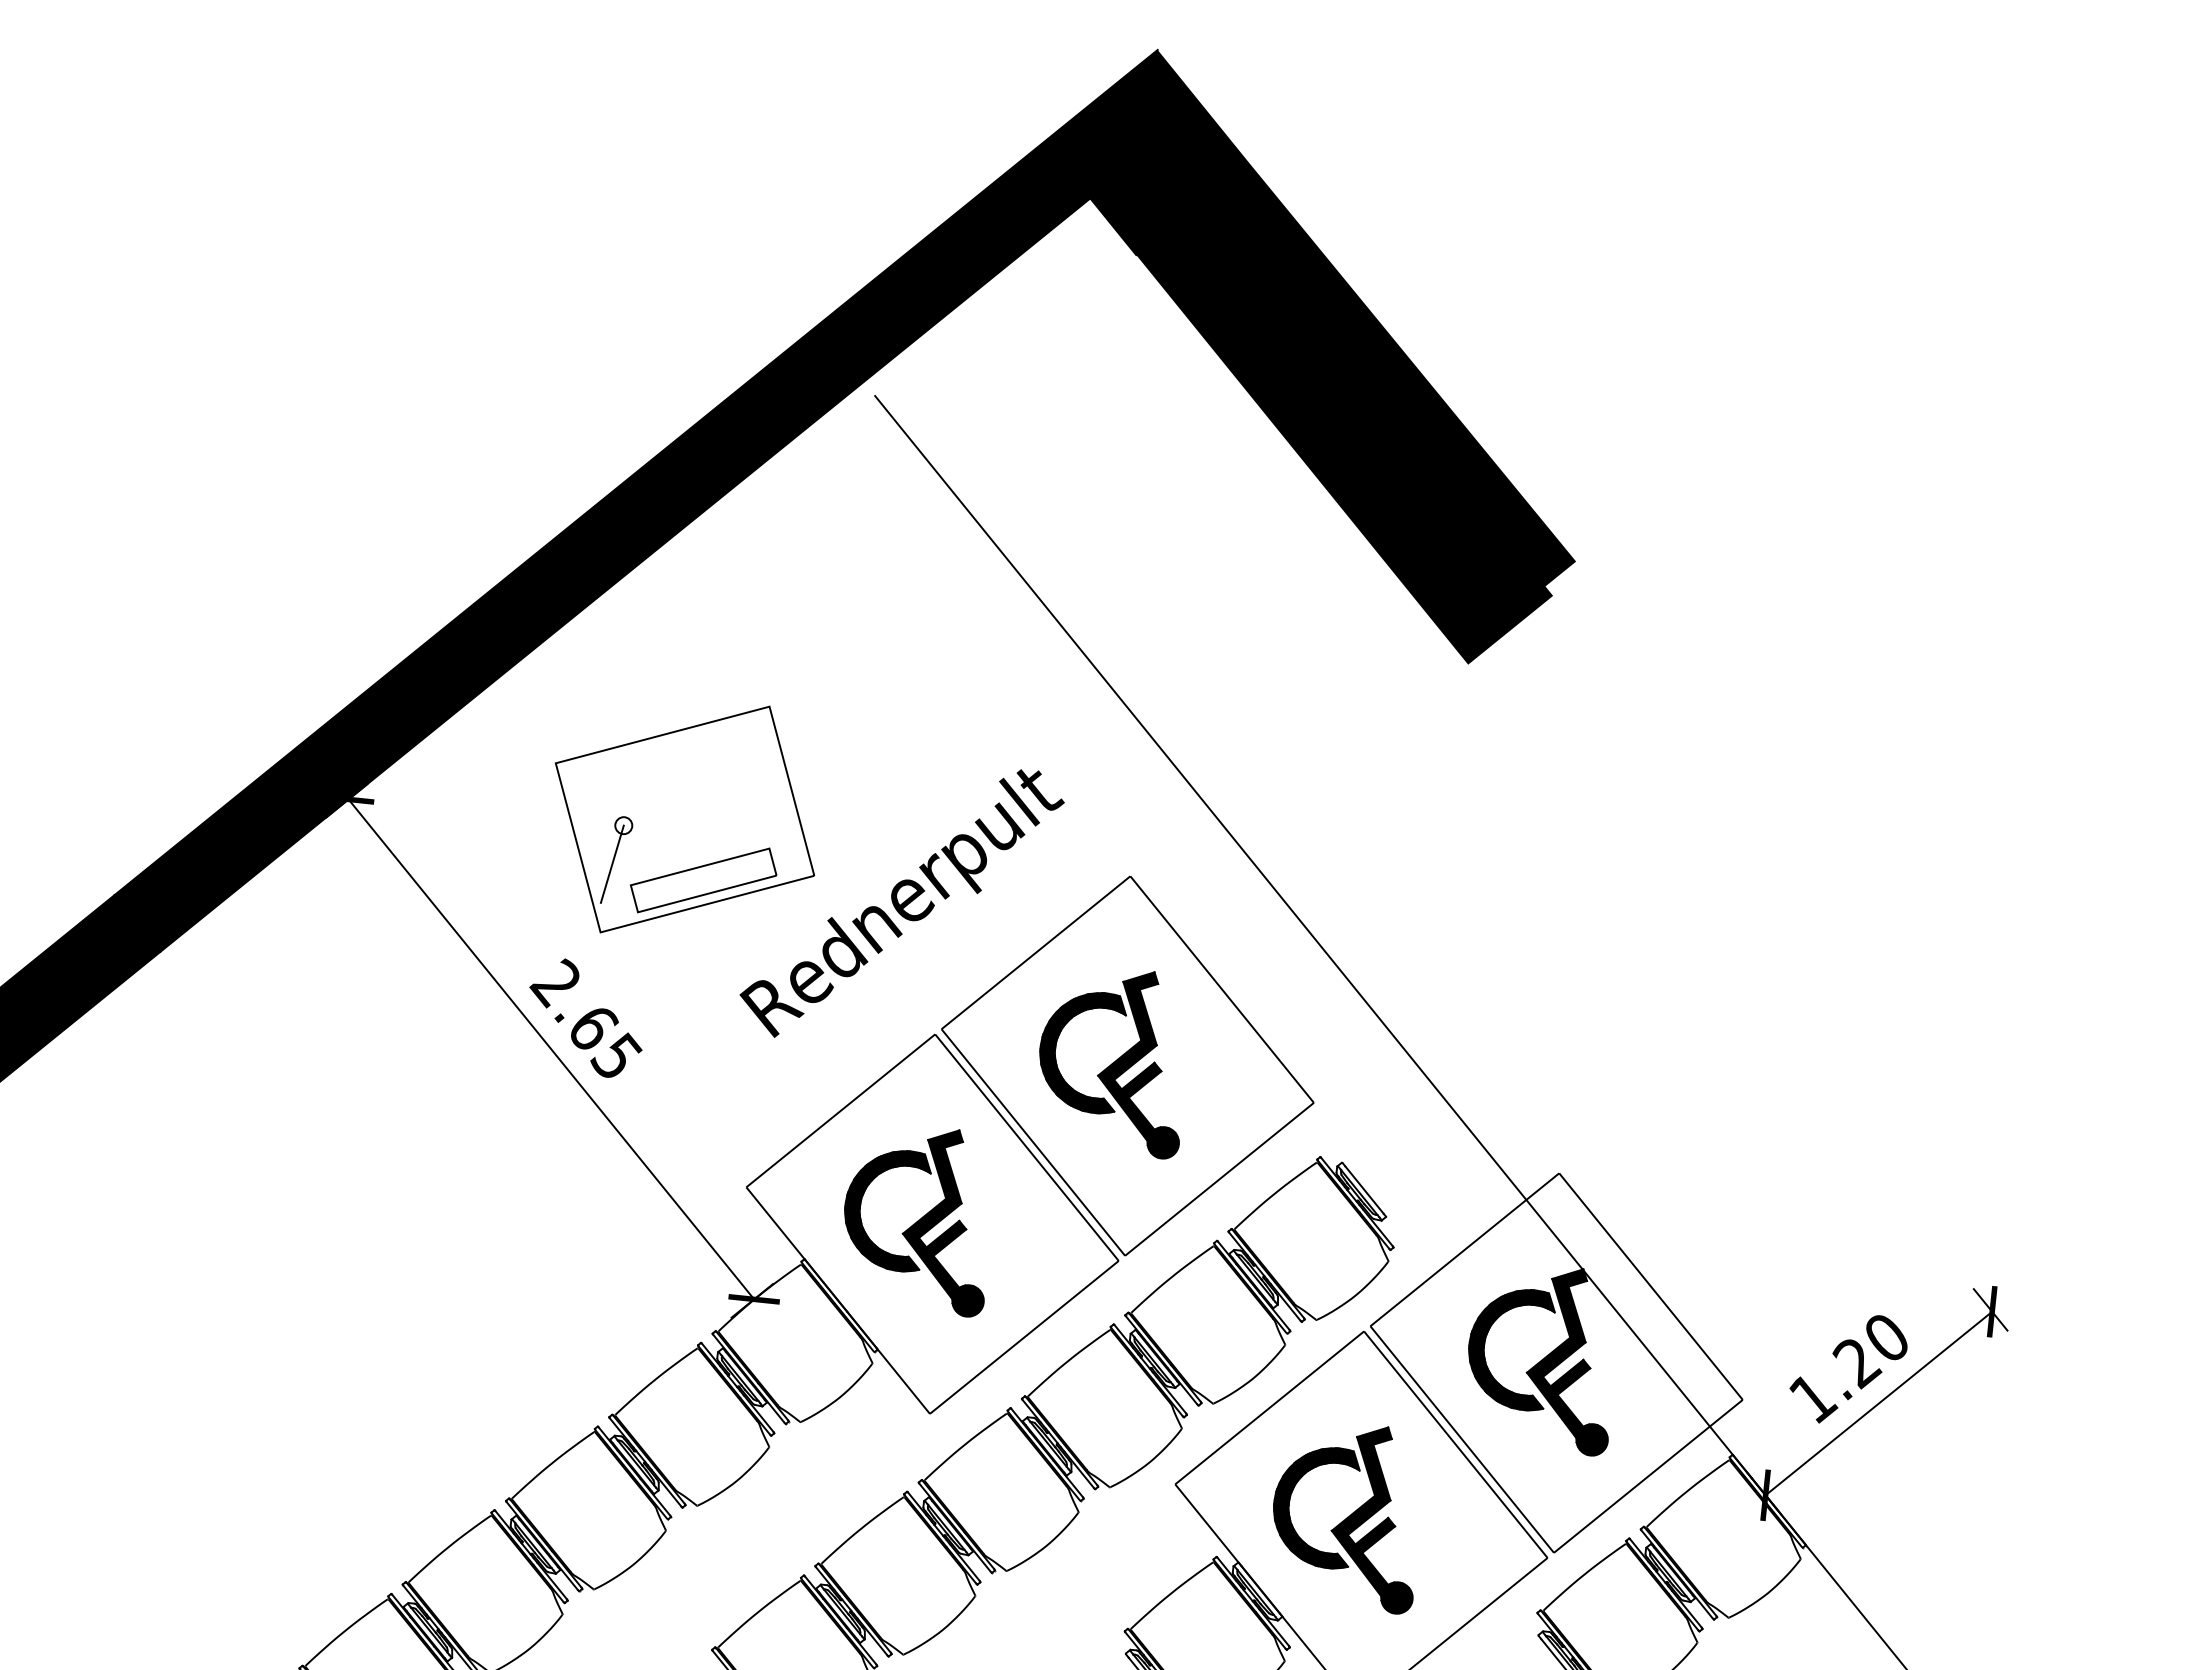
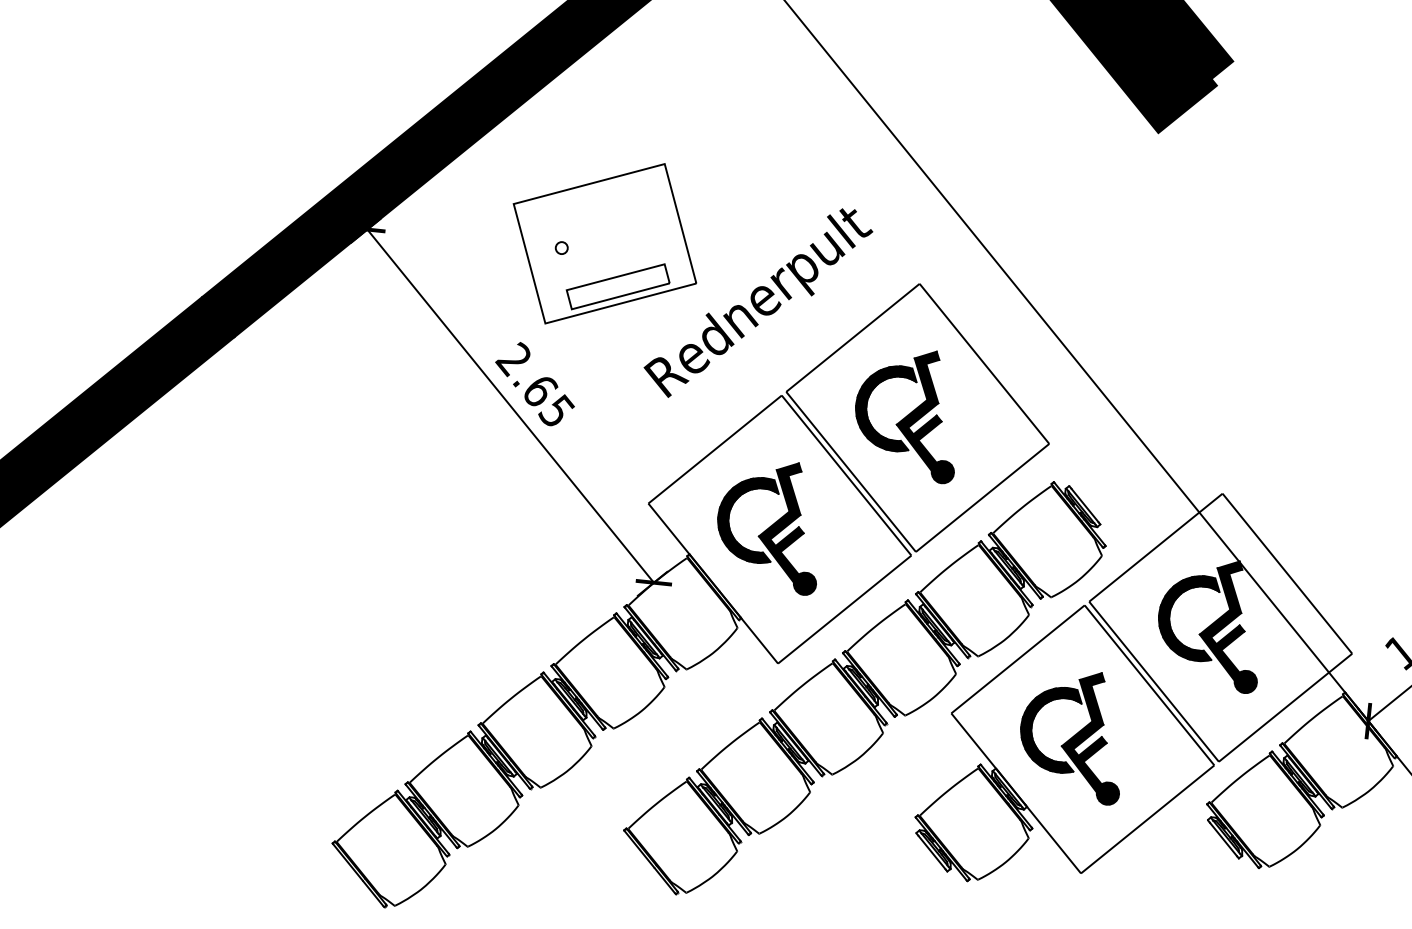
line: (611, 863) -> (553, 274), removed

